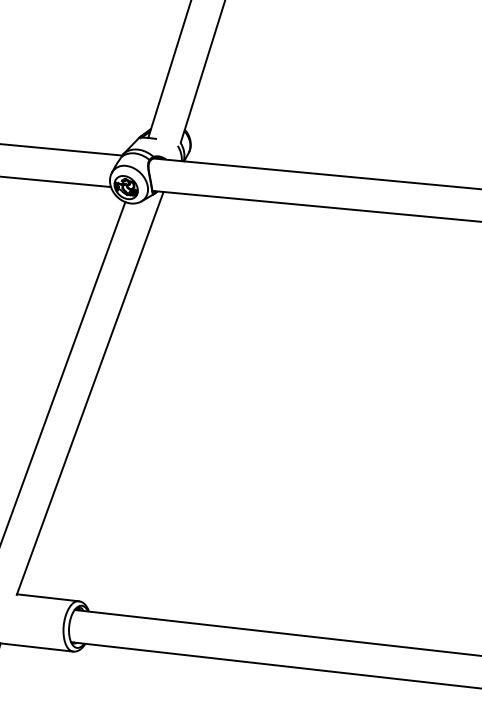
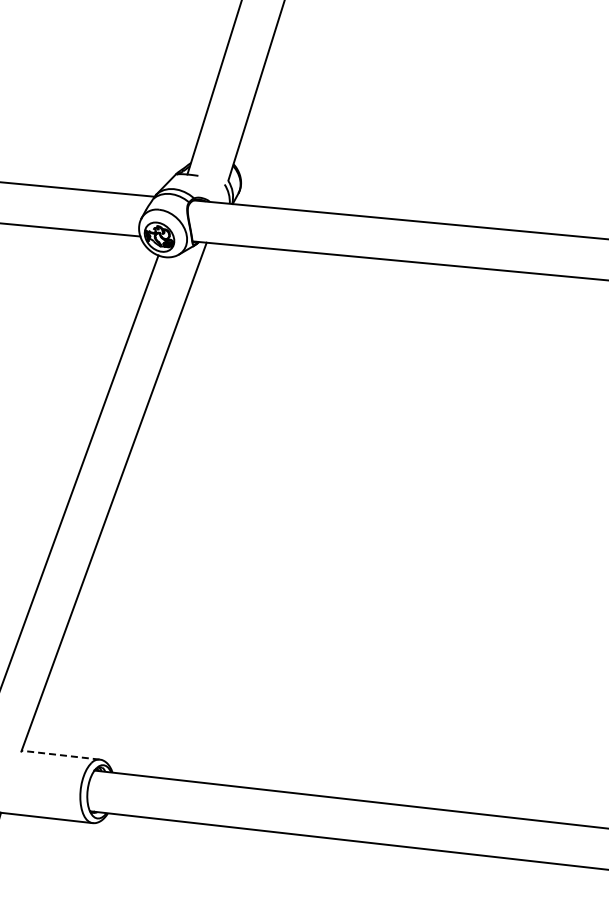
line: (47, 598) -> (60, 755), solid -> dashed

